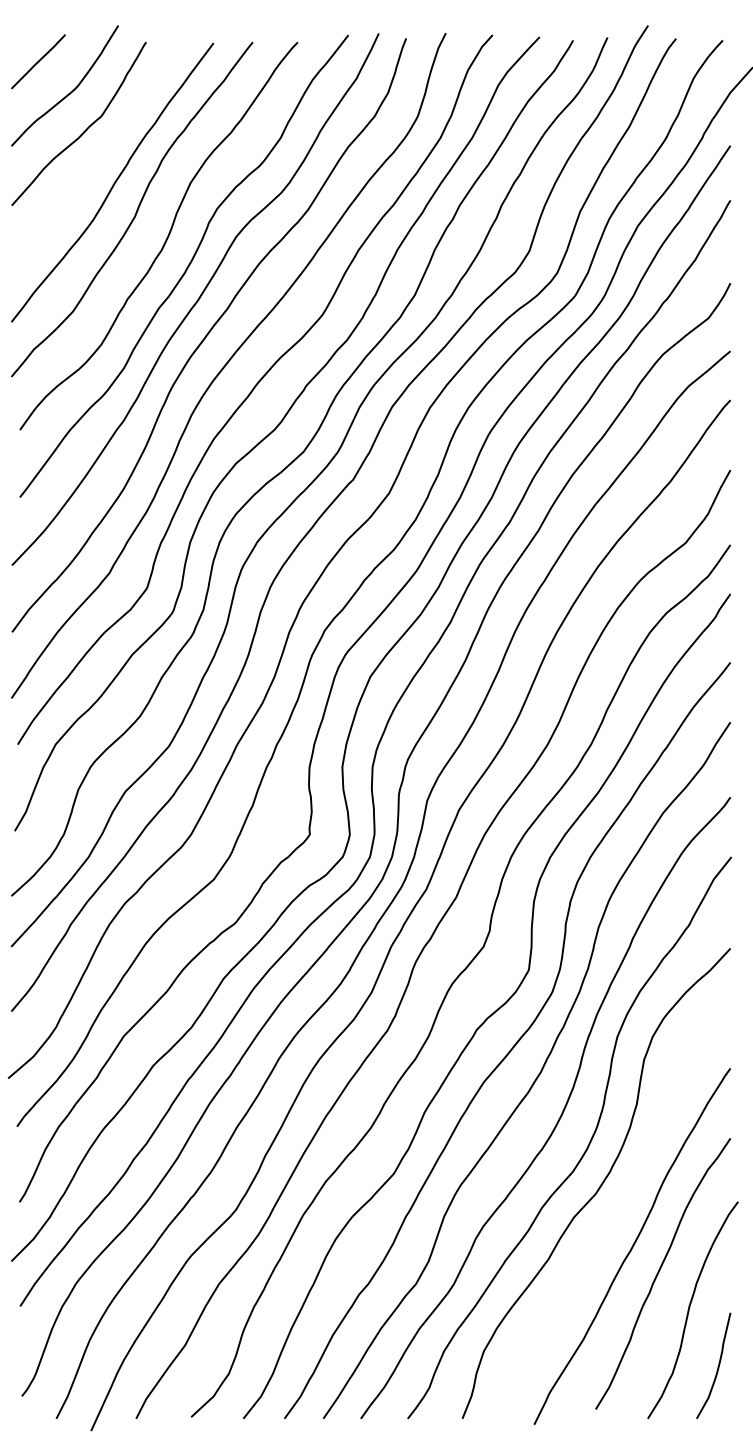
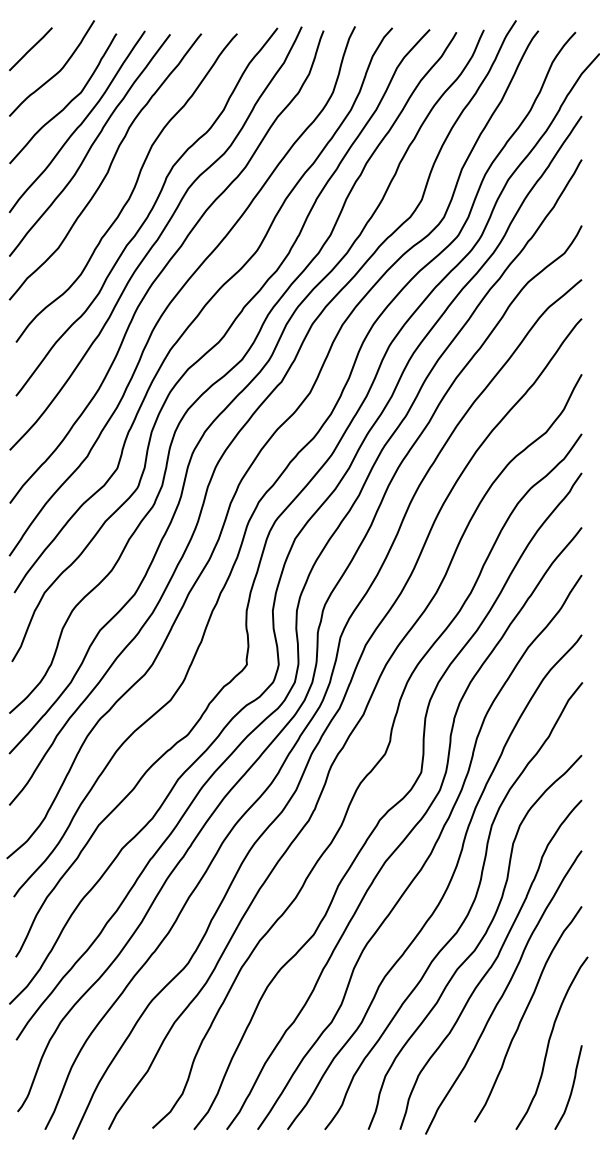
curve: (100, 155) -> (80, 123), added
curve: (616, 1212) -> (491, 965), added

